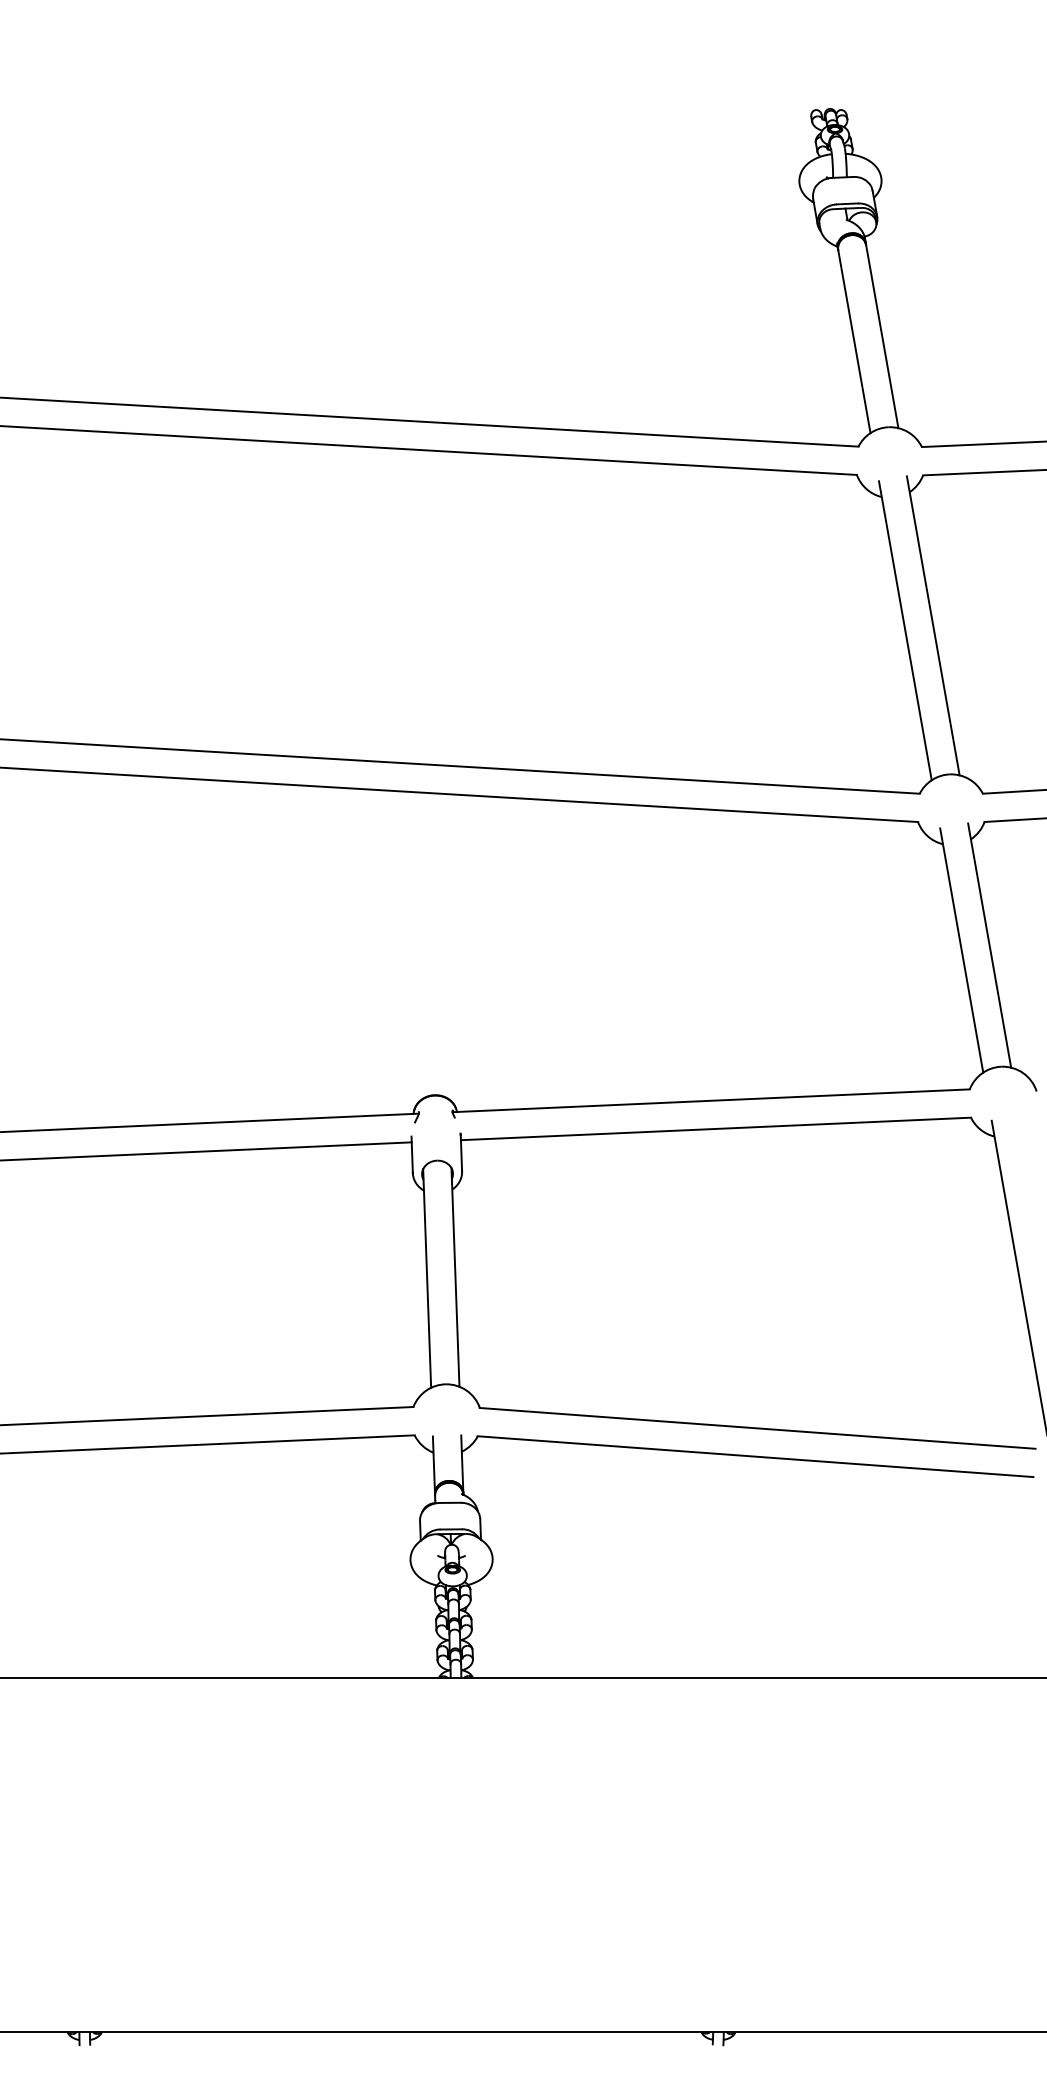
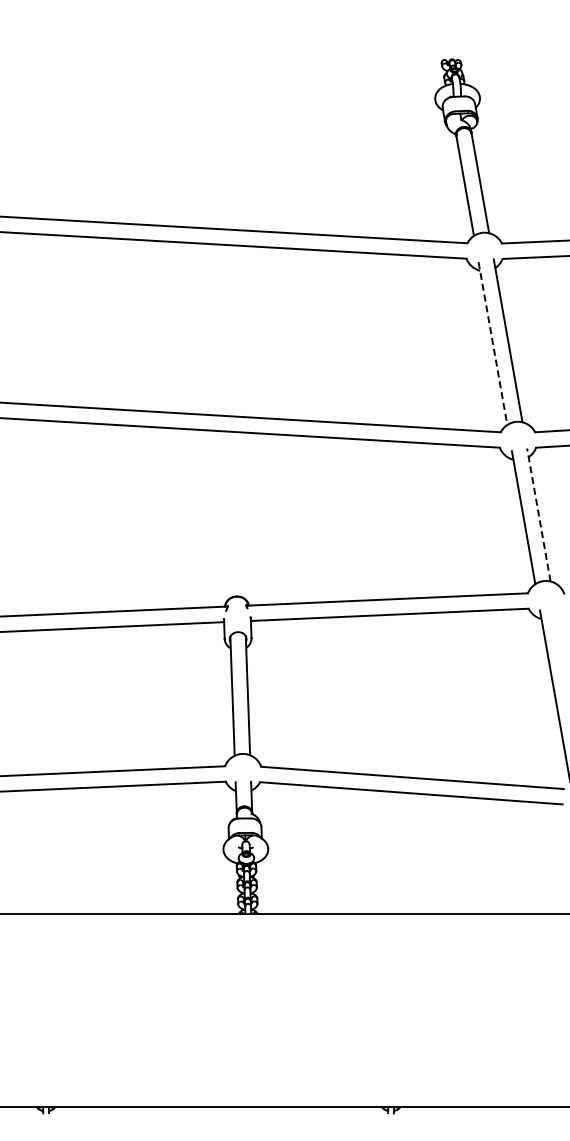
line: (904, 630) -> (492, 343), solid -> dashed
line: (989, 946) -> (538, 515), solid -> dashed

